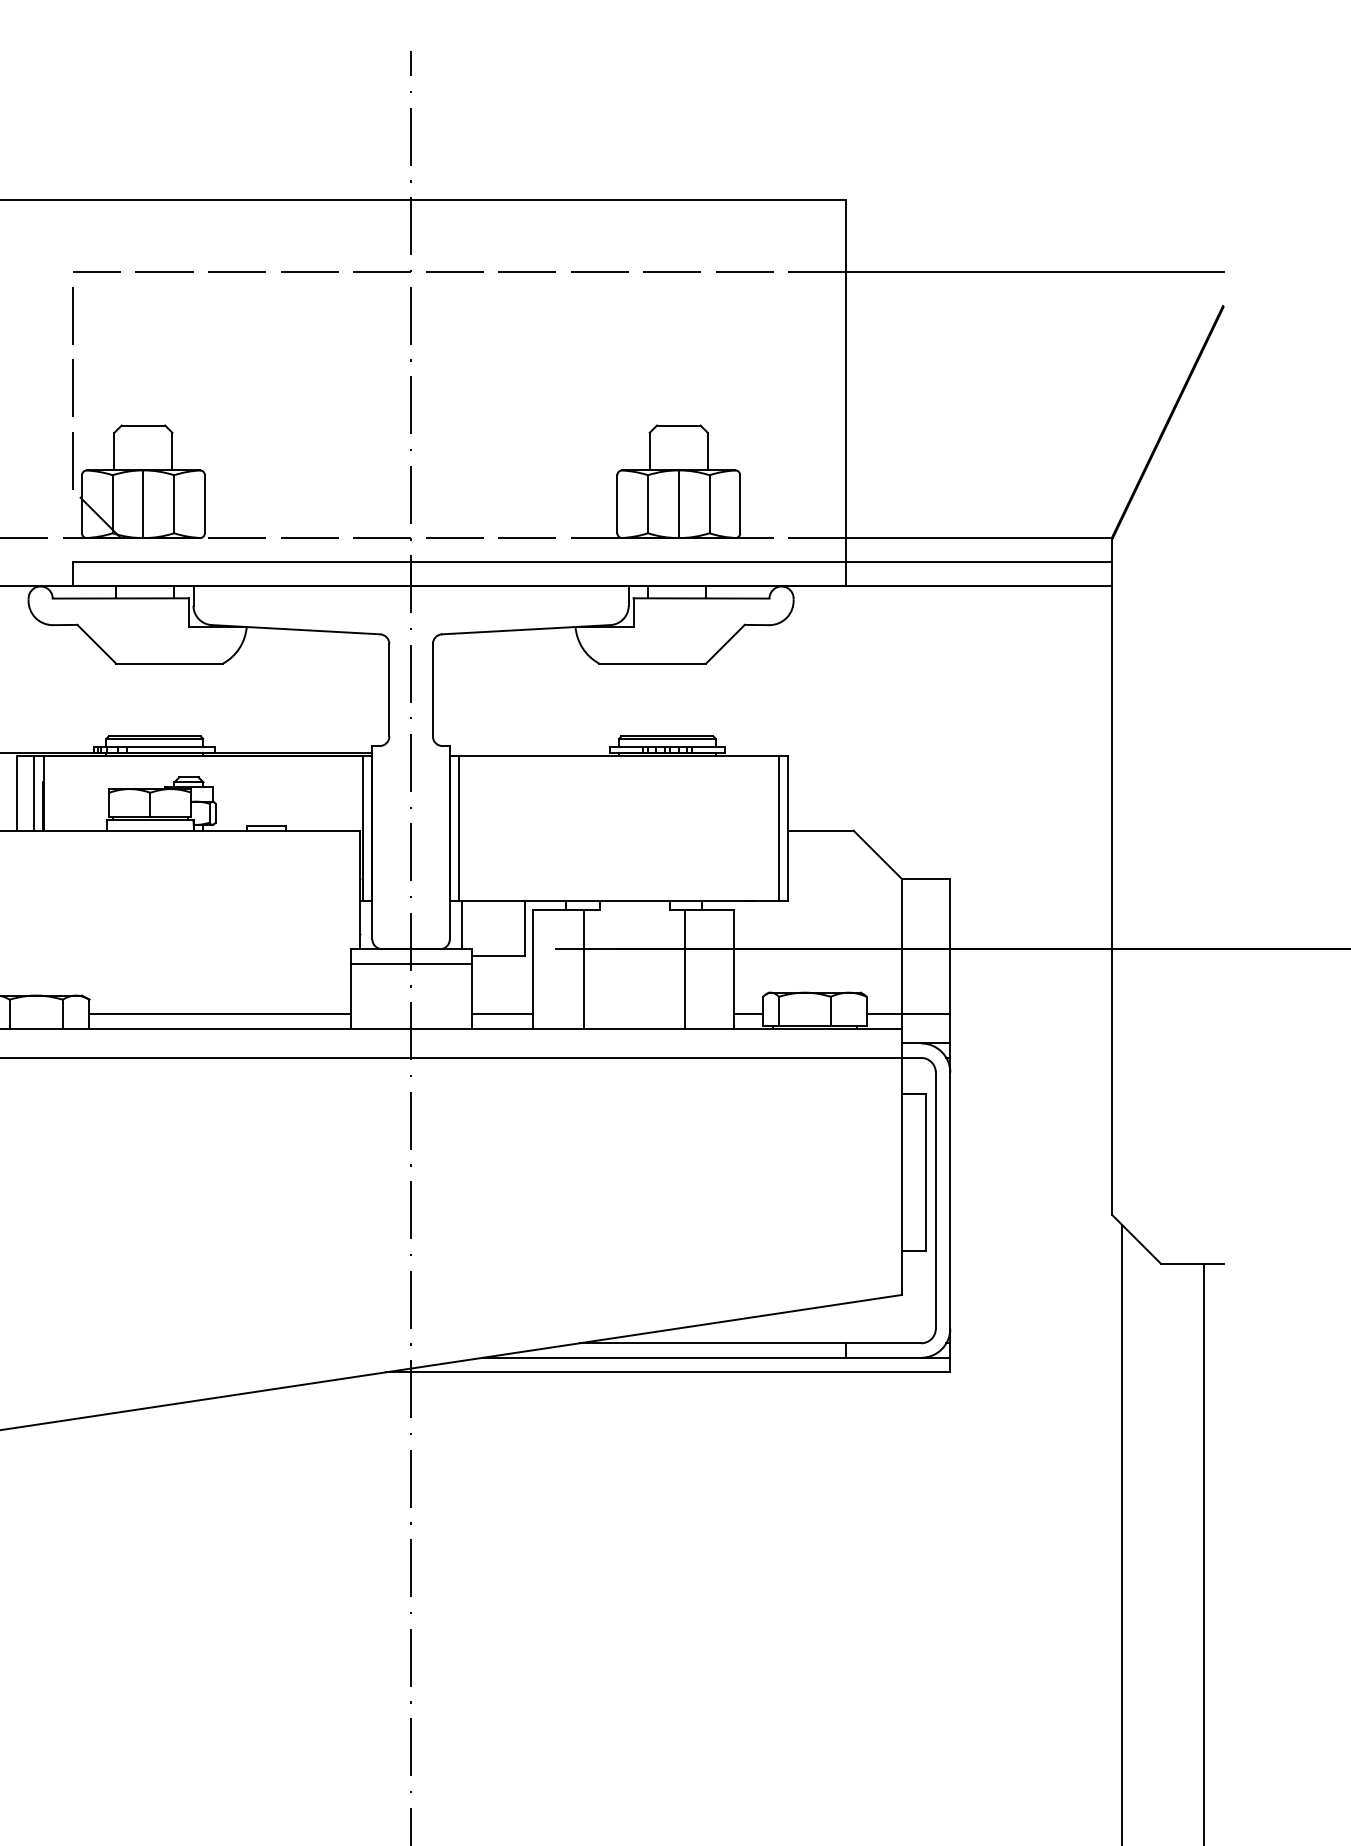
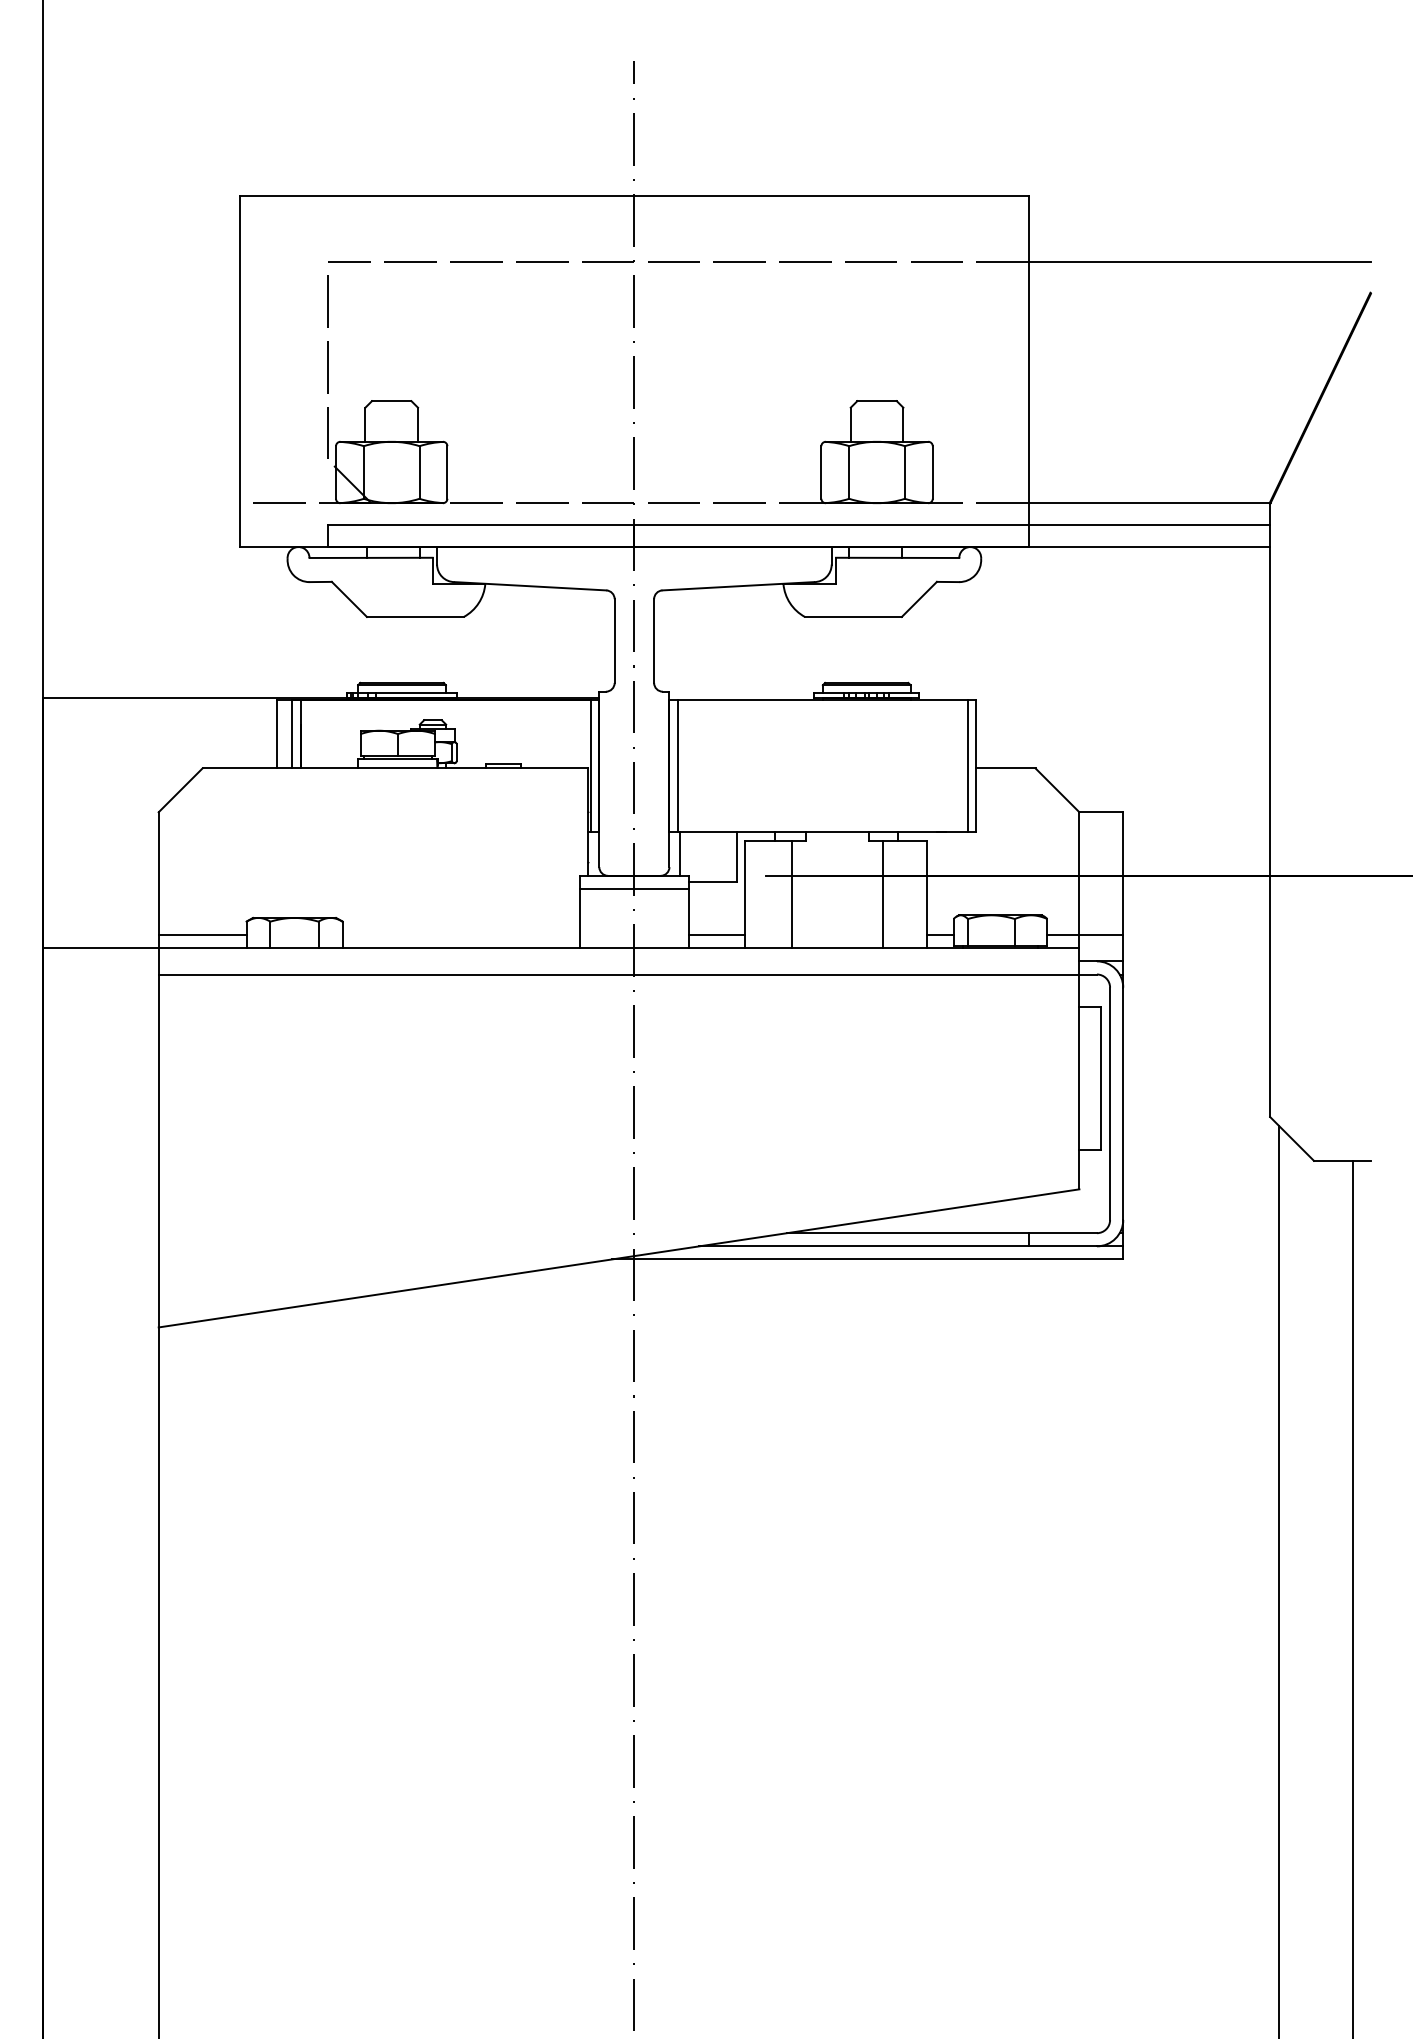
line: (143, 504) -> (391, 472), removed
line: (679, 504) -> (877, 472), removed
line: (219, 1014) -> (460, 935), removed

